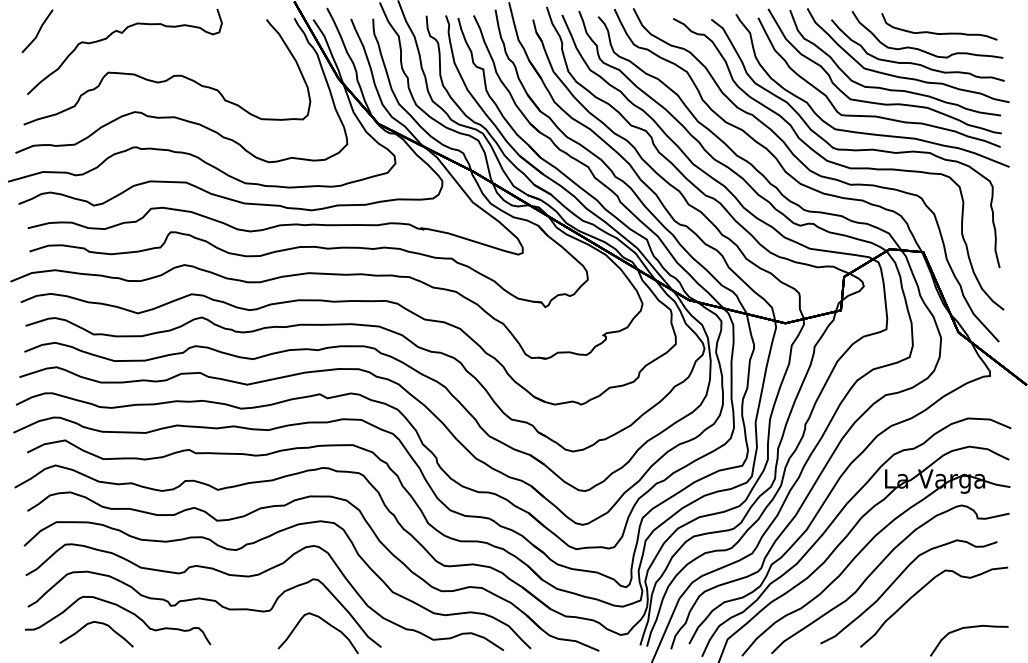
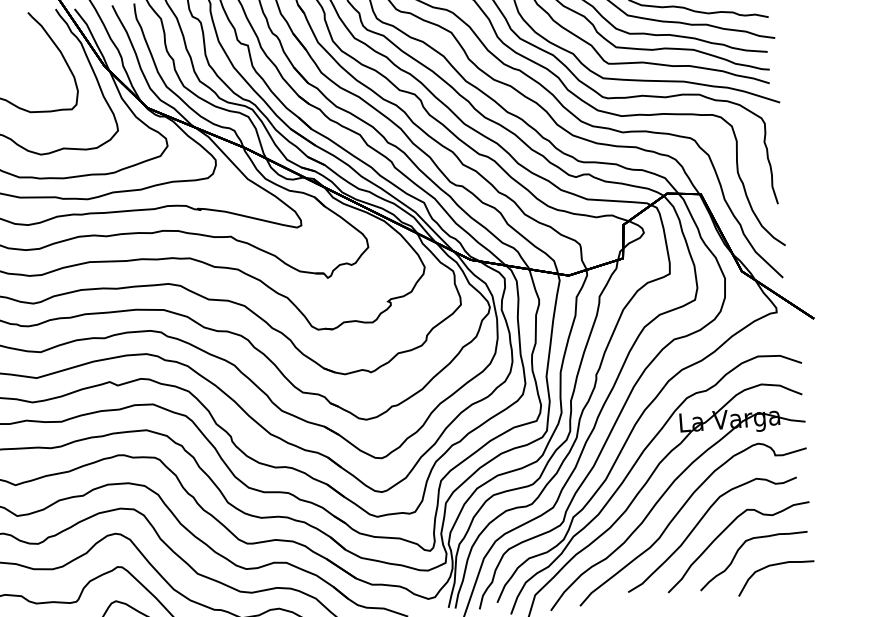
curve: (932, 613) -> (737, 553), added

